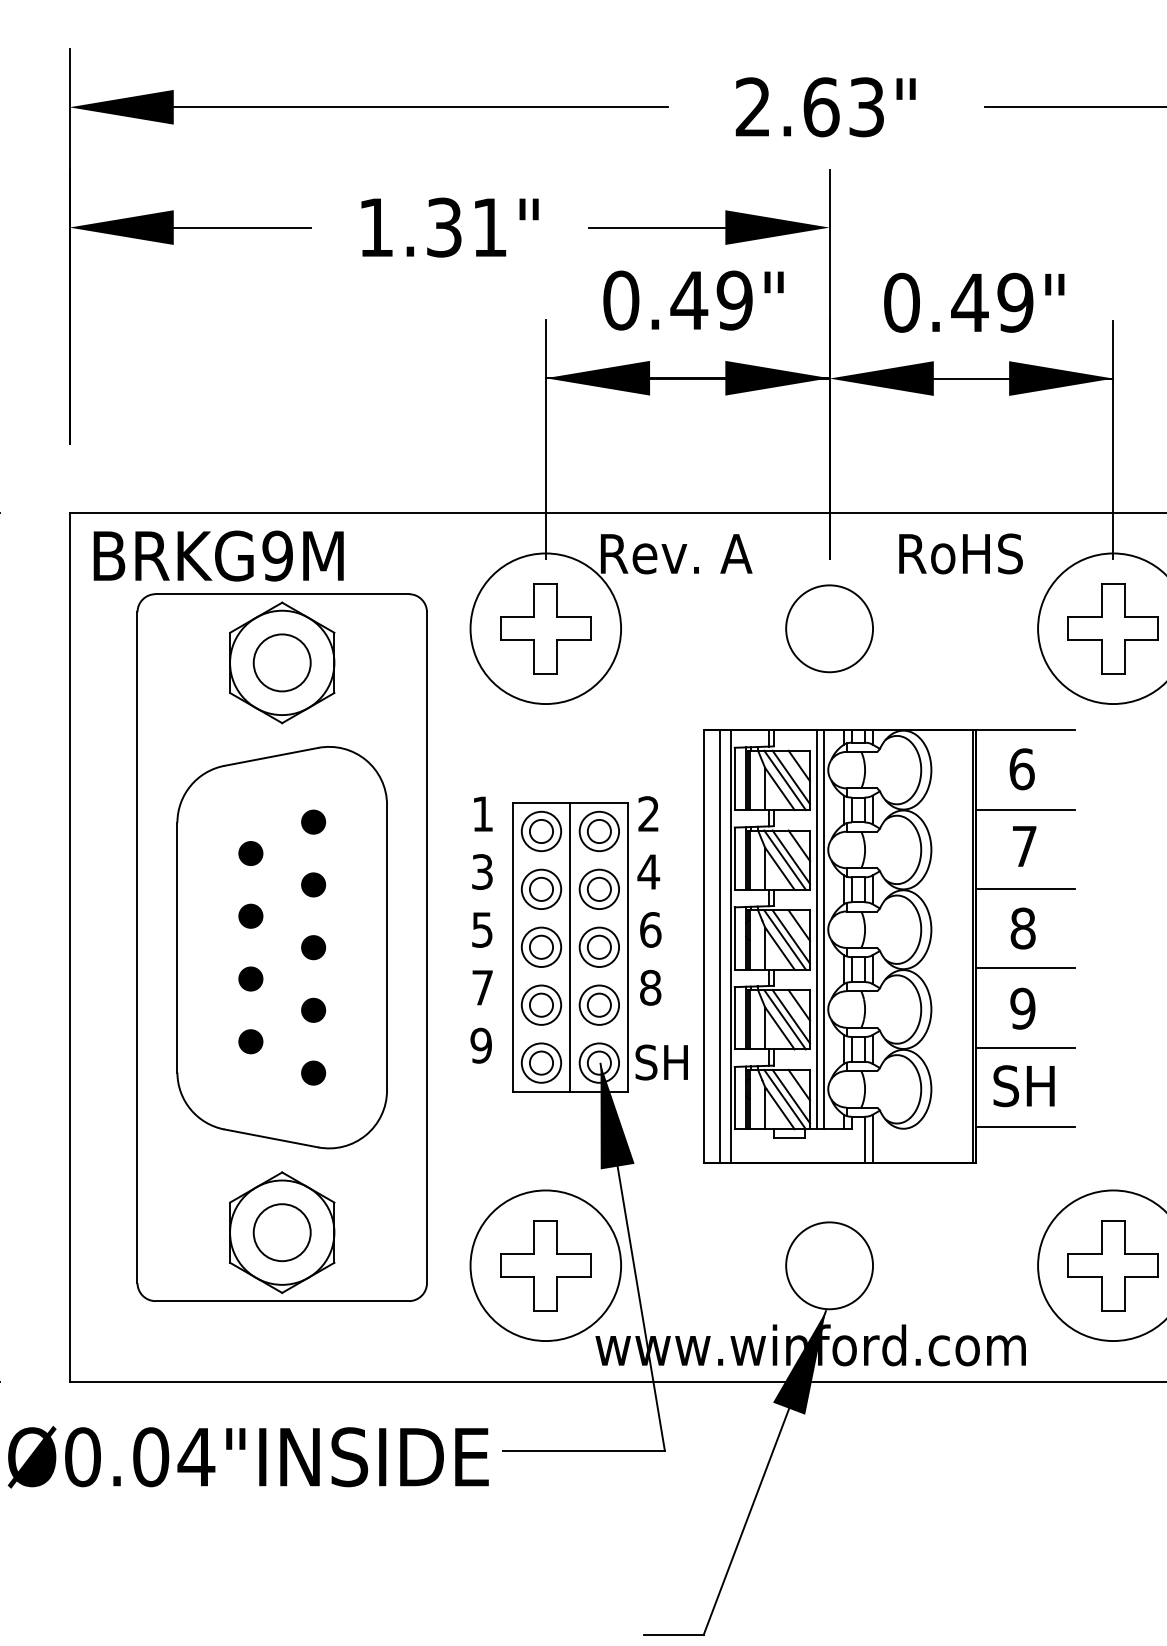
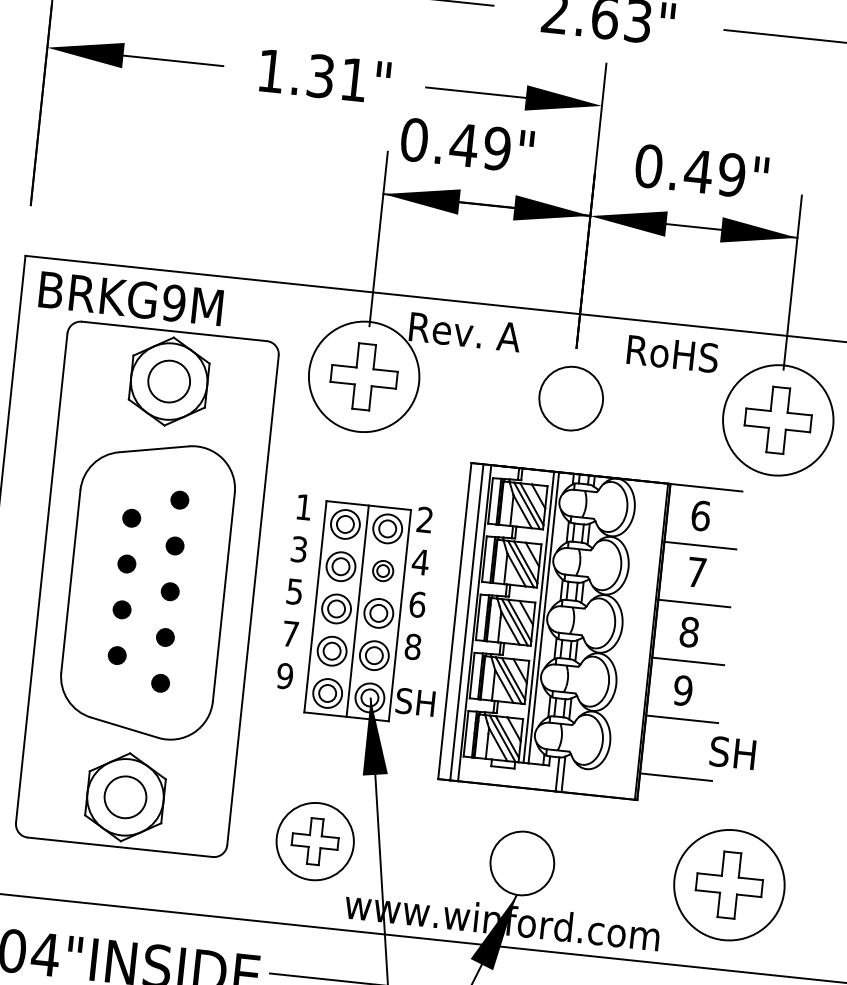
text: (693, 300) -> (467, 145), moved
part: (598, 888) -> (382, 570), size x0.7
text: (1023, 1086) -> (732, 753), moved
part: (545, 1265) -> (315, 841), size x0.7

